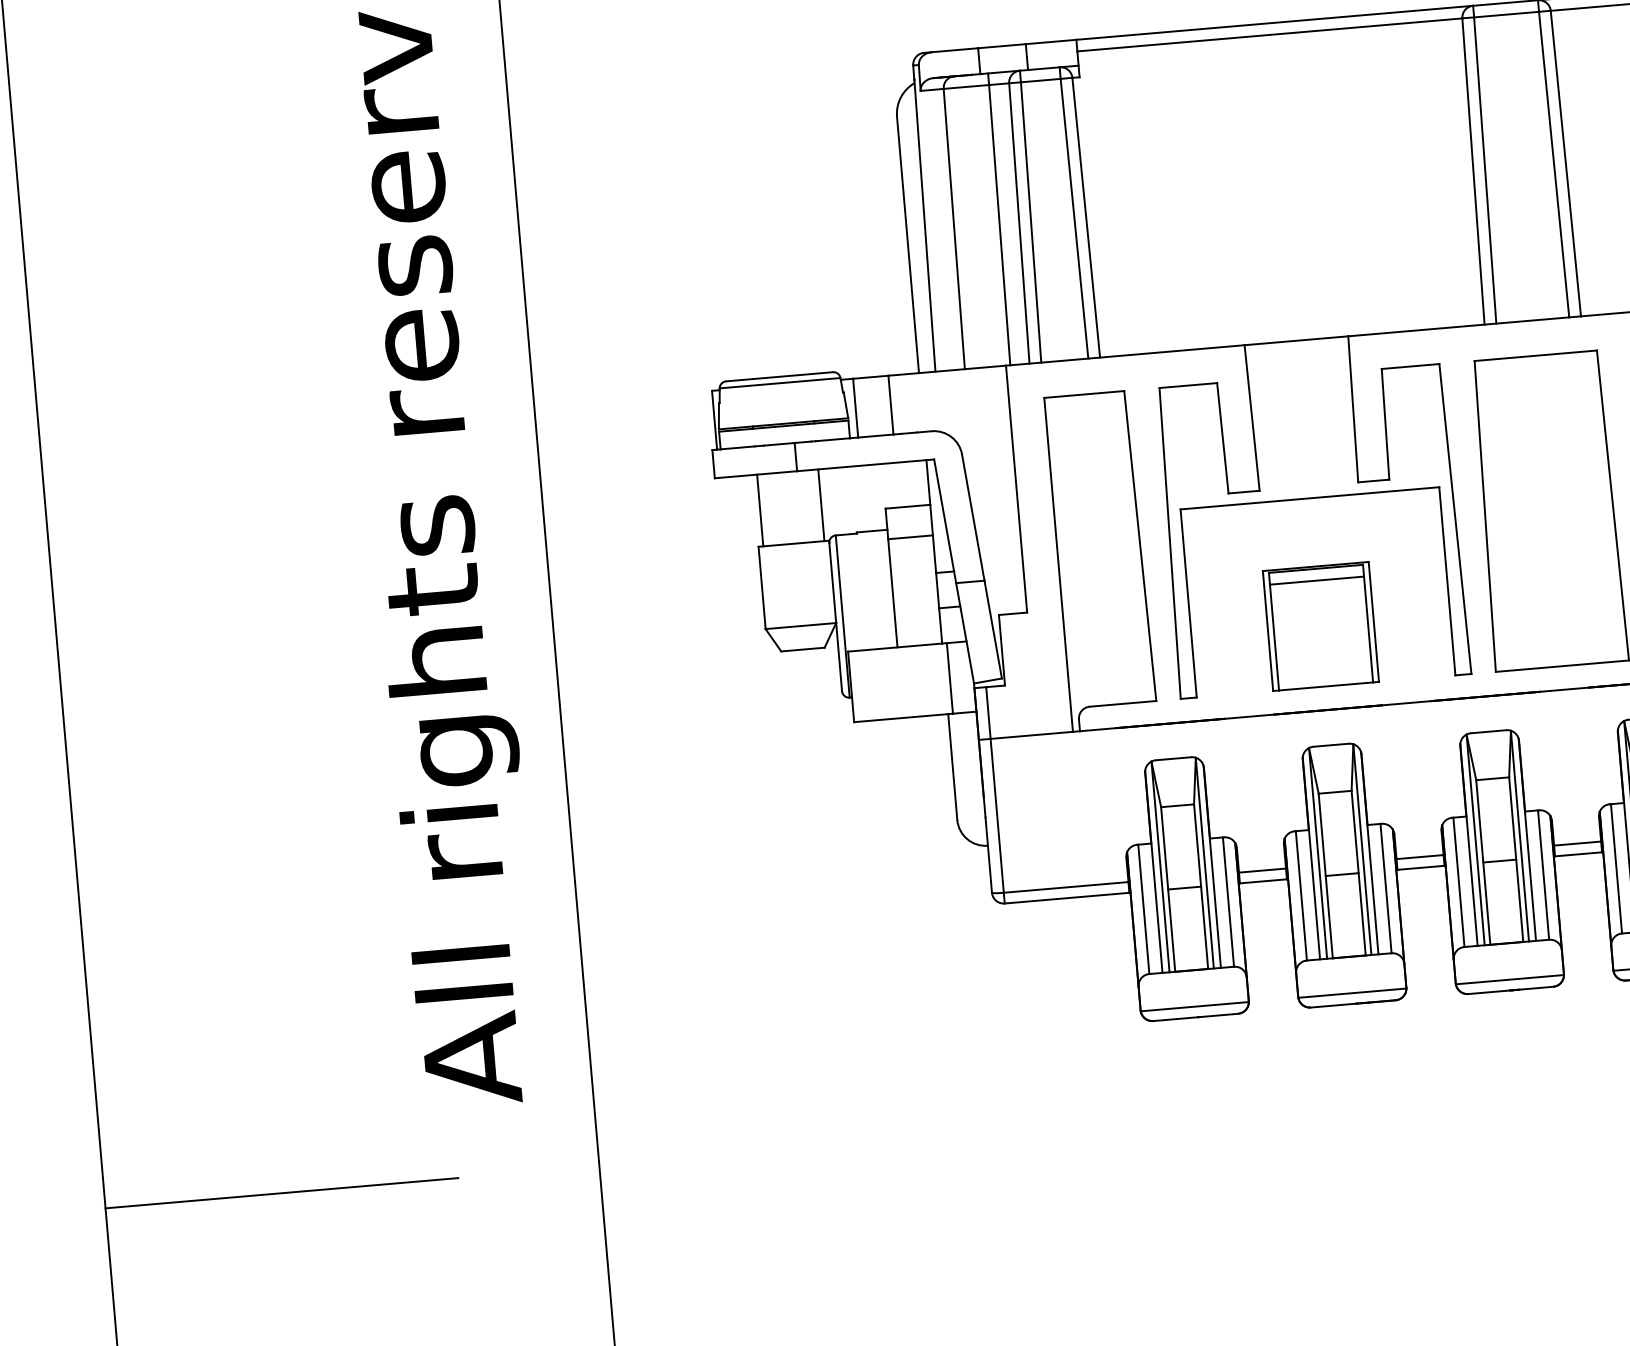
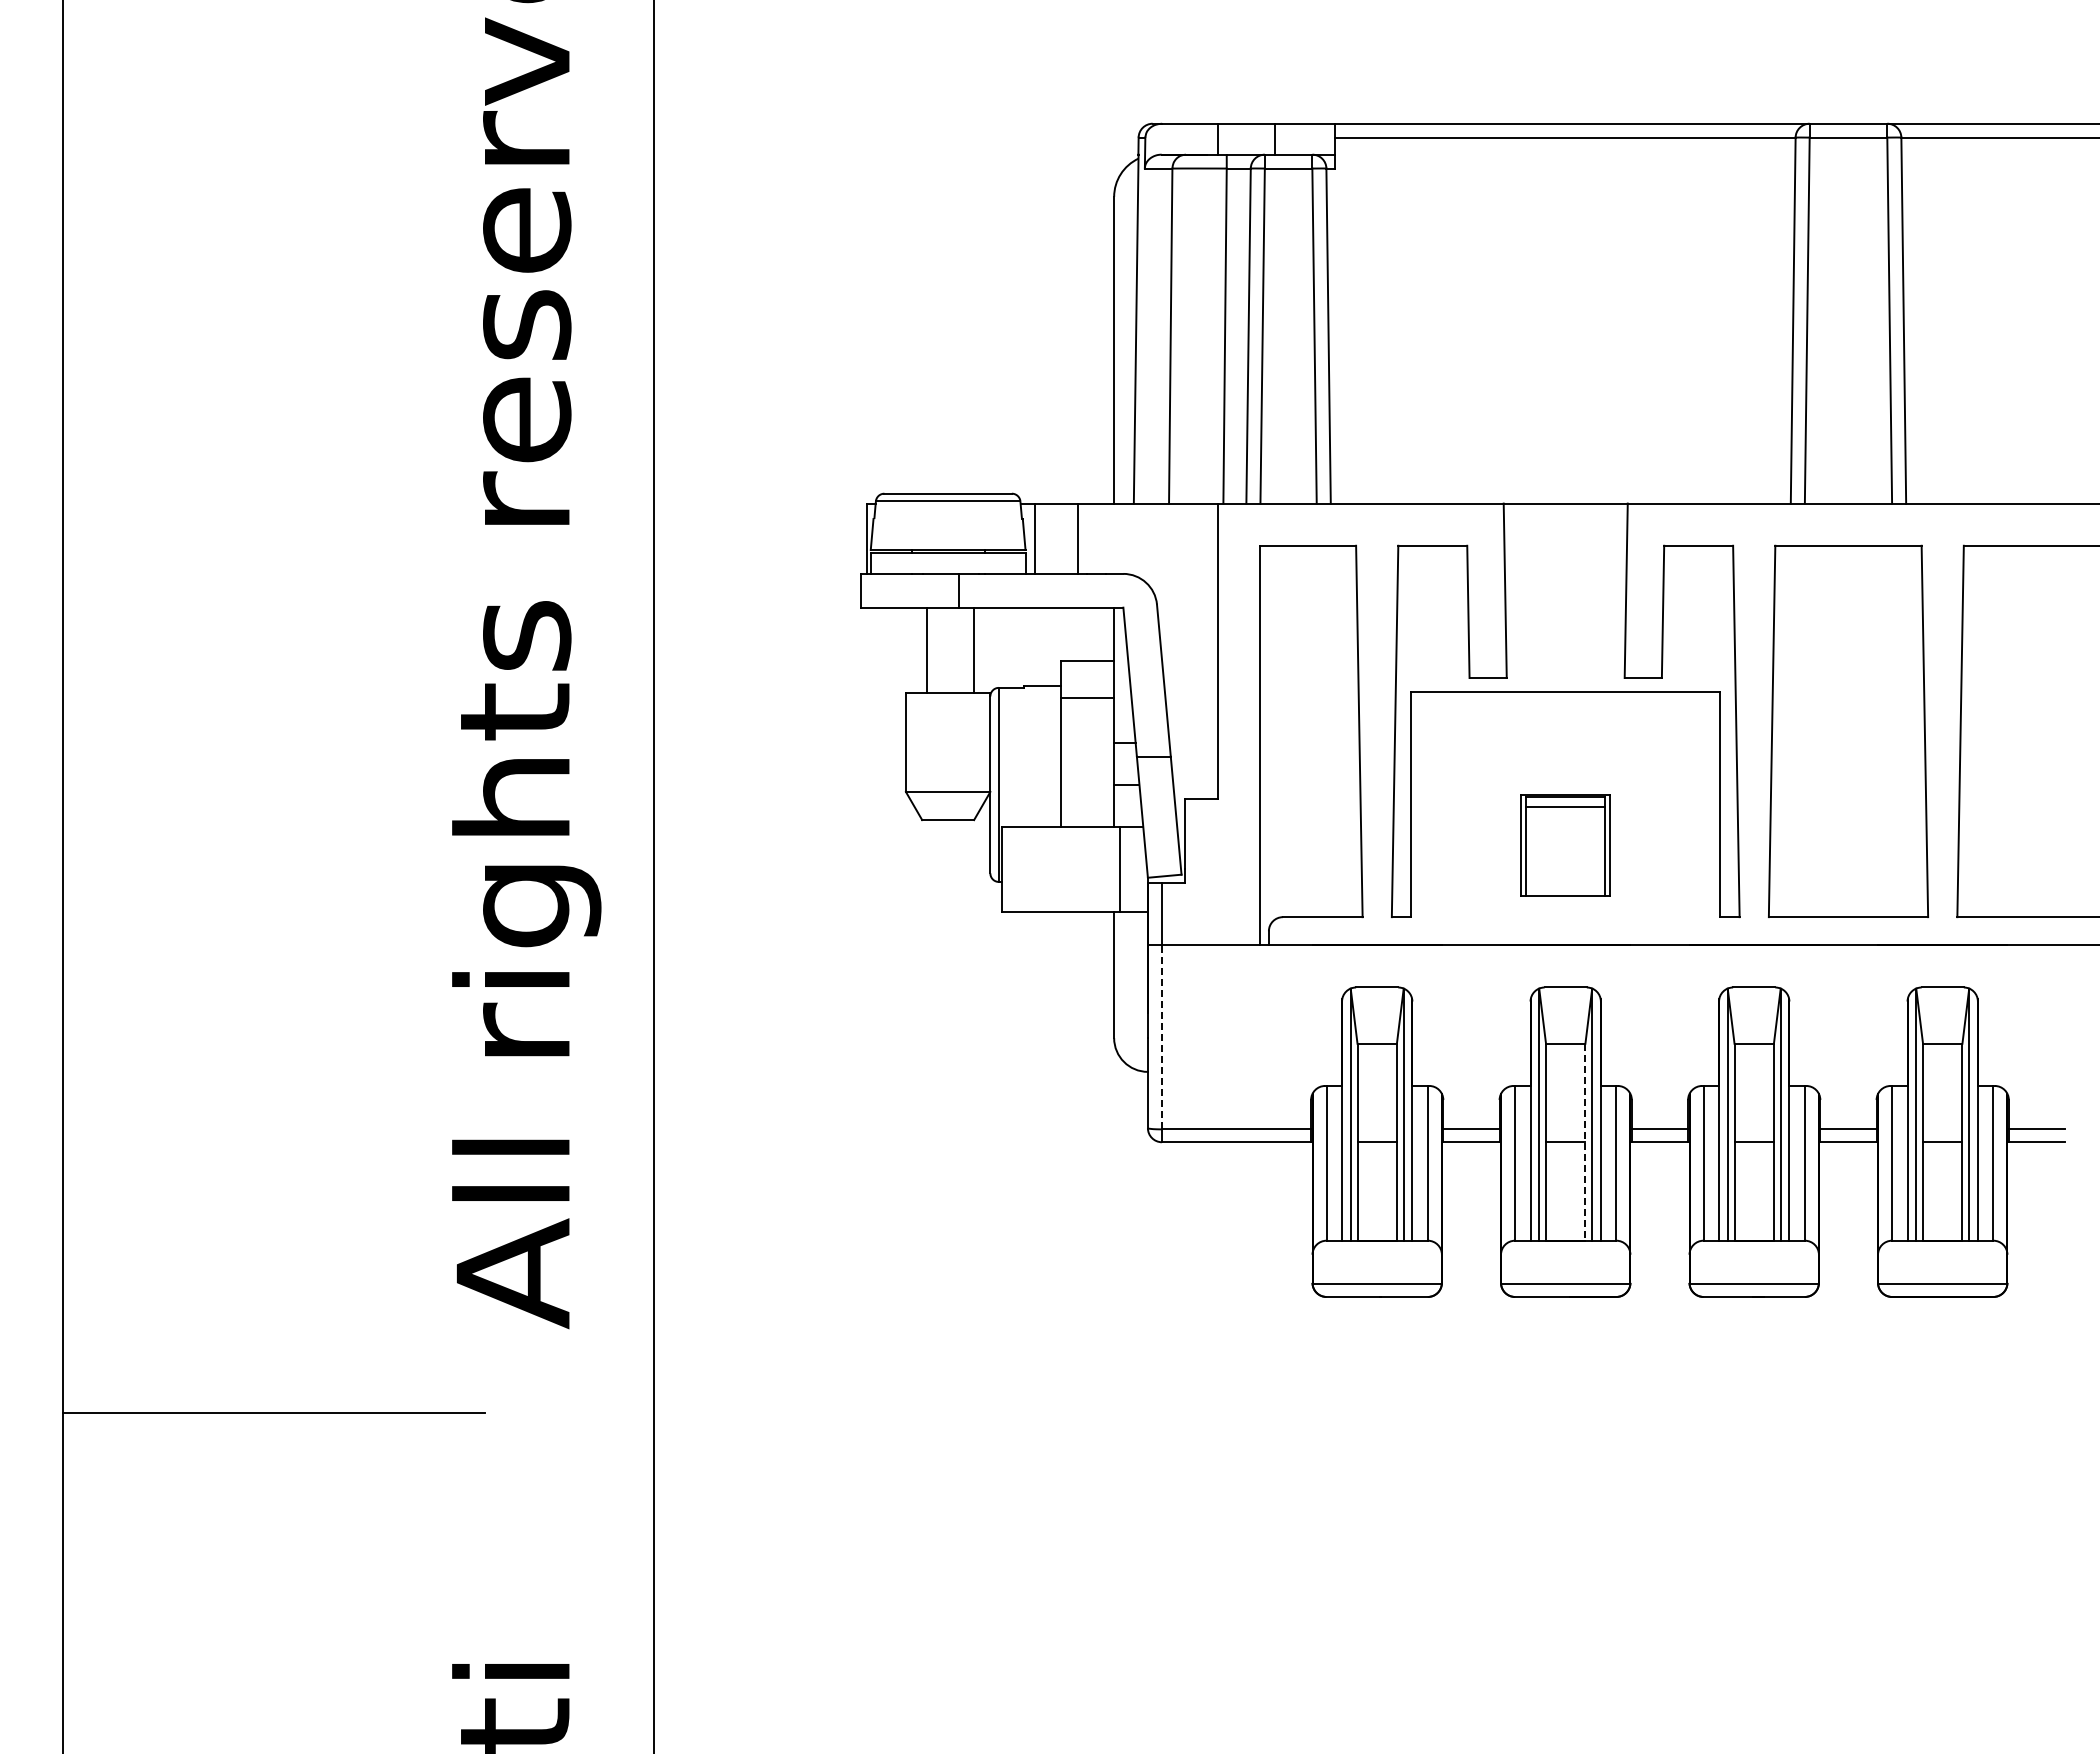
line: (821, 505) -> (926, 650), moved
line: (760, 510) -> (973, 650), moved
part: (1320, 626) -> (1565, 845), size x0.7
line: (996, 815) -> (1161, 1036), solid -> dashed
line: (1358, 873) -> (1585, 1142), solid -> dashed

